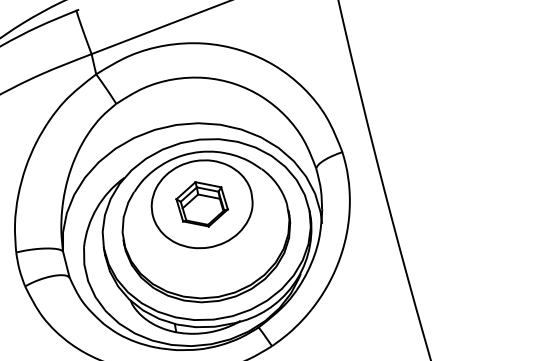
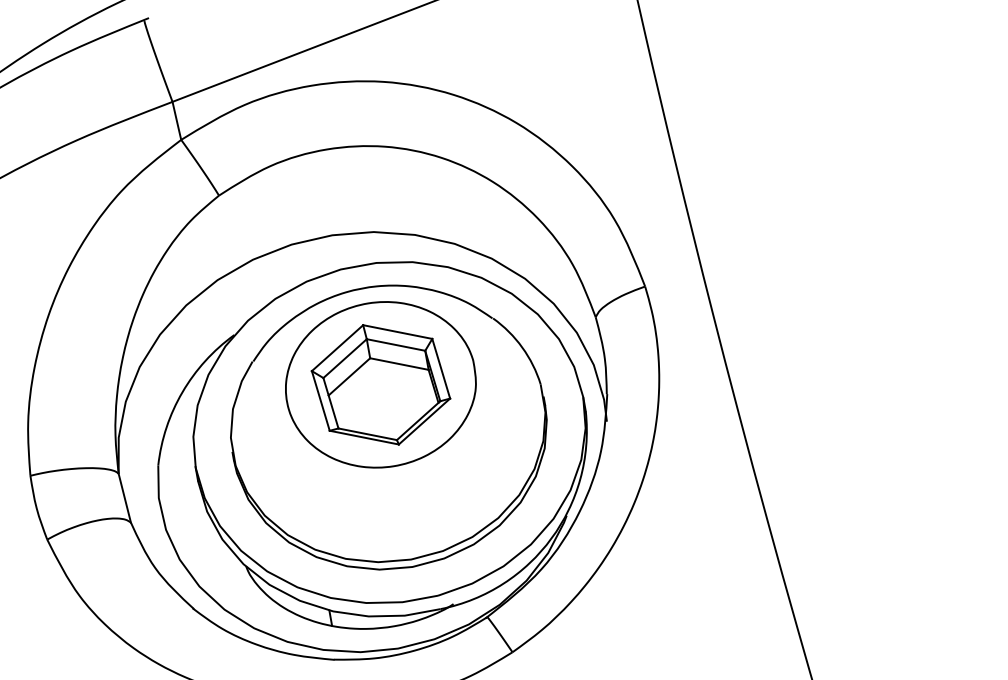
part: (201, 204) -> (379, 385), size x1.43

